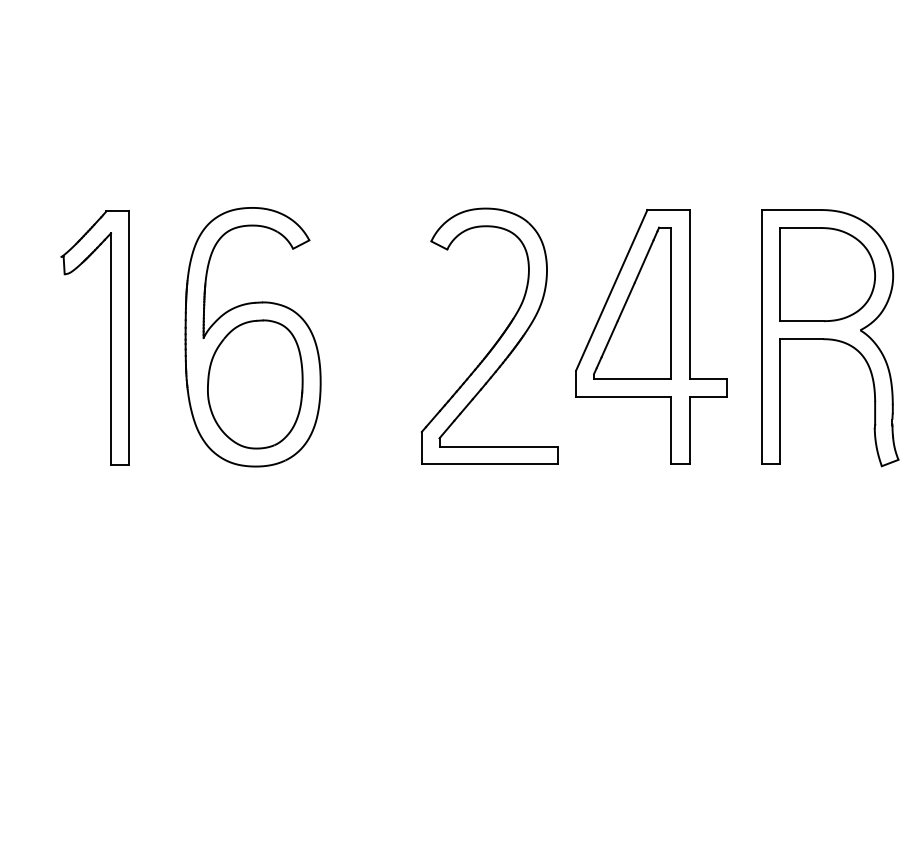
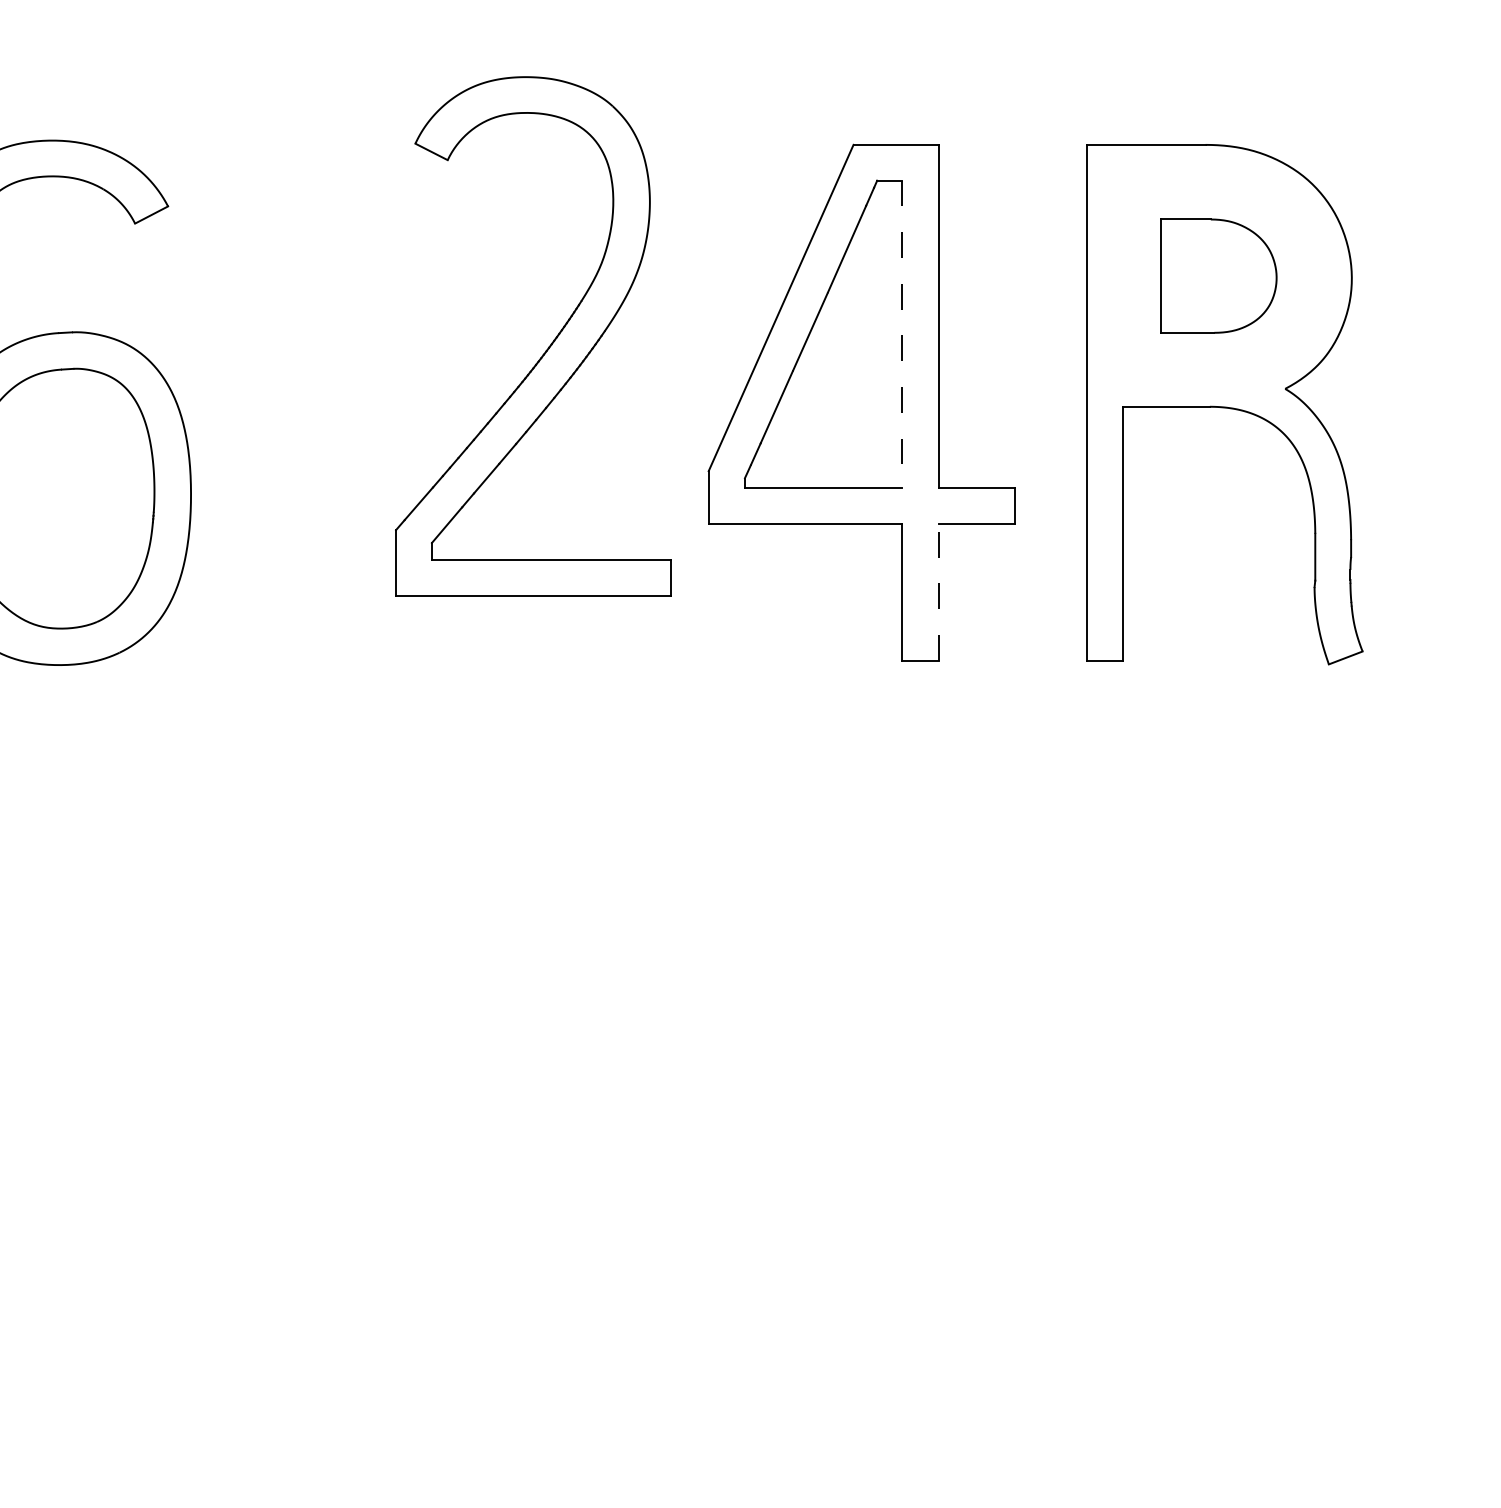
part: (827, 274) -> (1218, 275), size x0.6
line: (671, 303) -> (902, 334), solid -> dashed
part: (497, 339) -> (549, 342), moved
line: (689, 430) -> (938, 591), solid -> dashed

